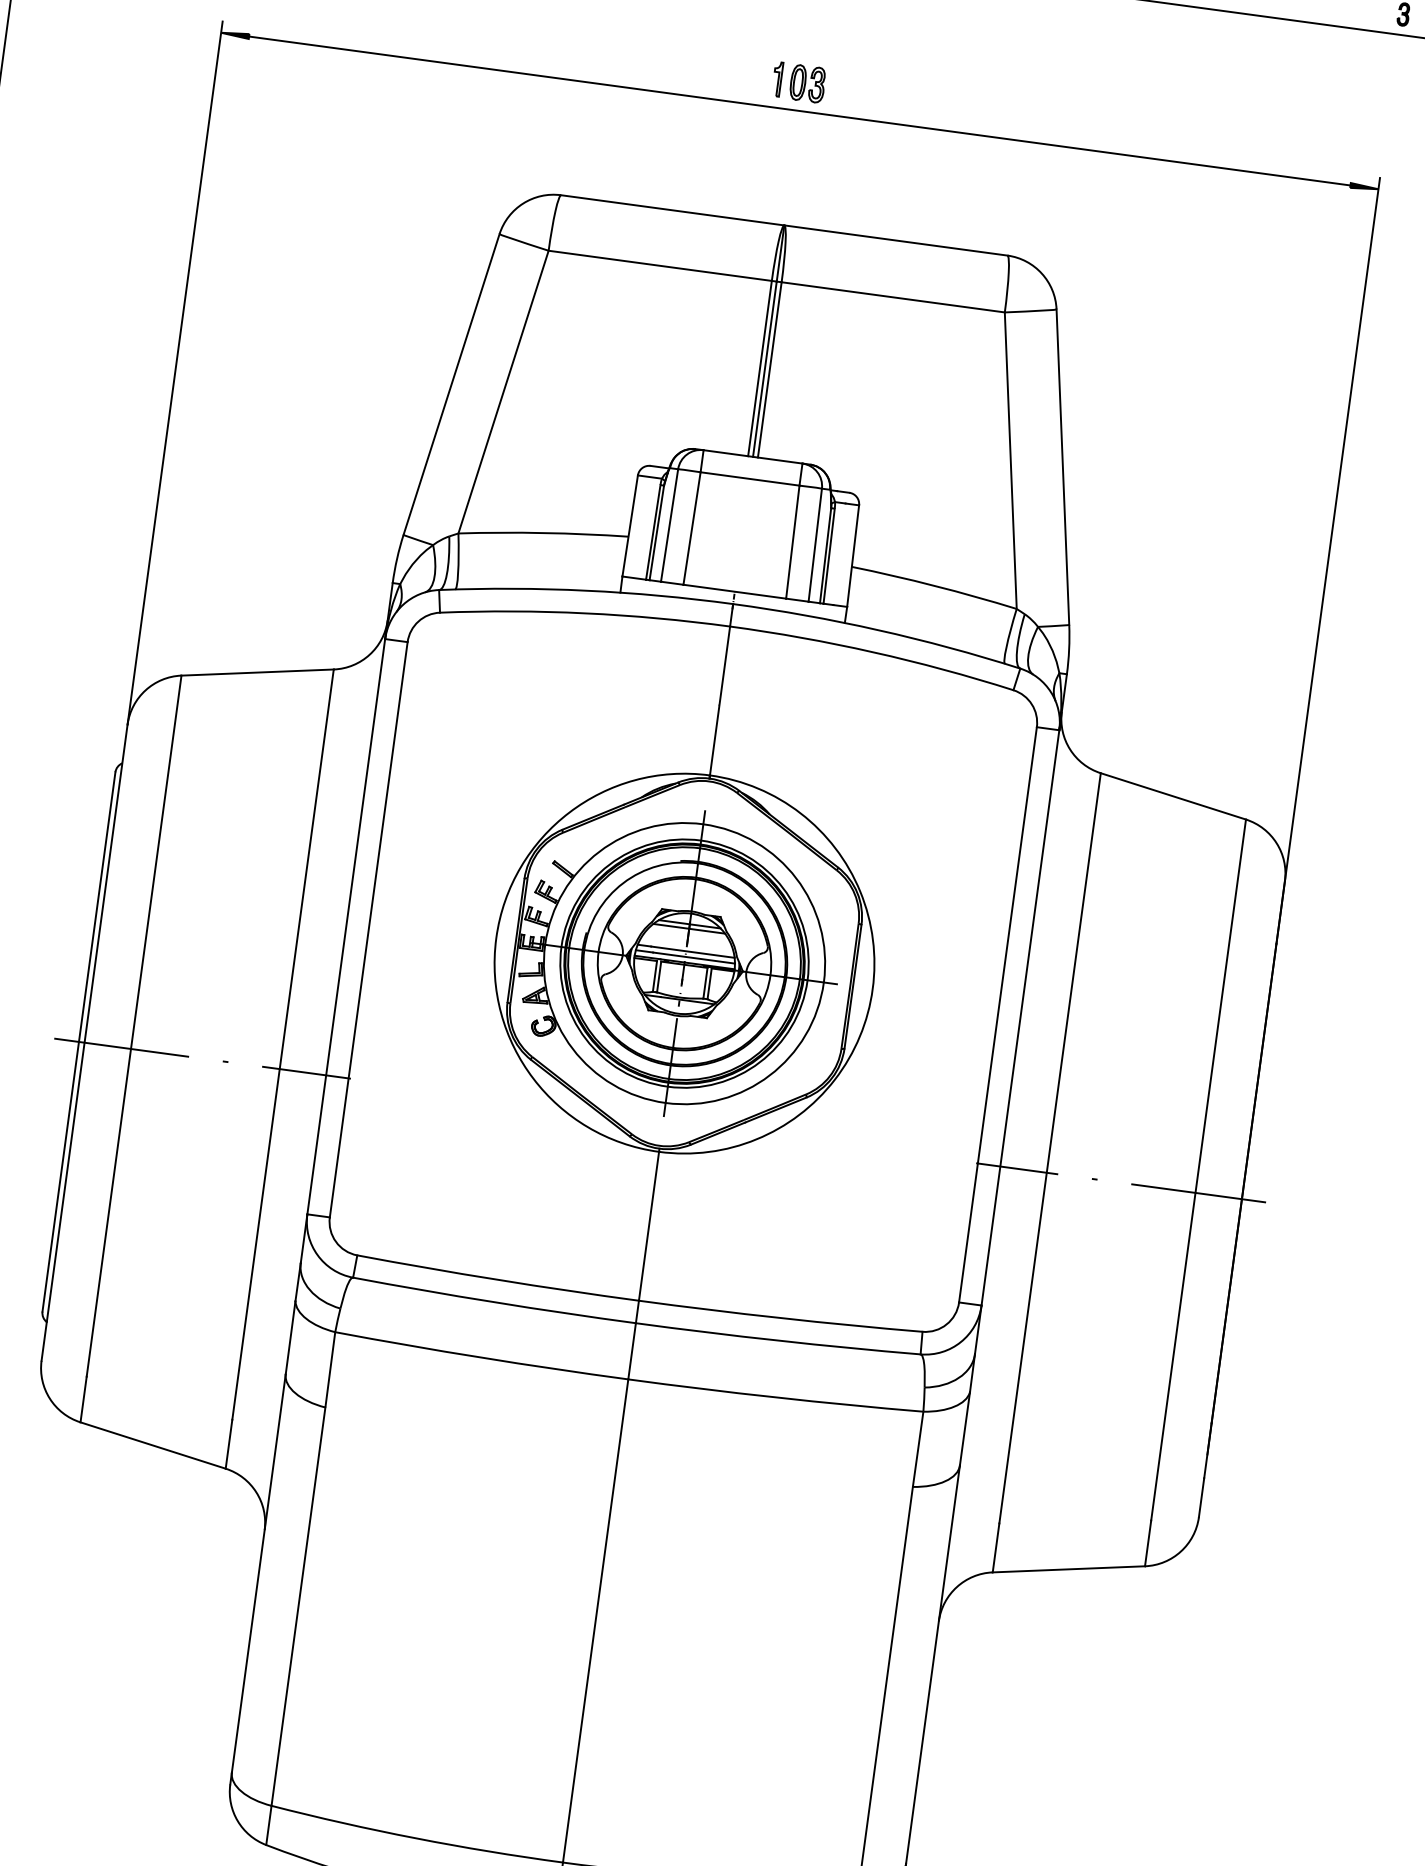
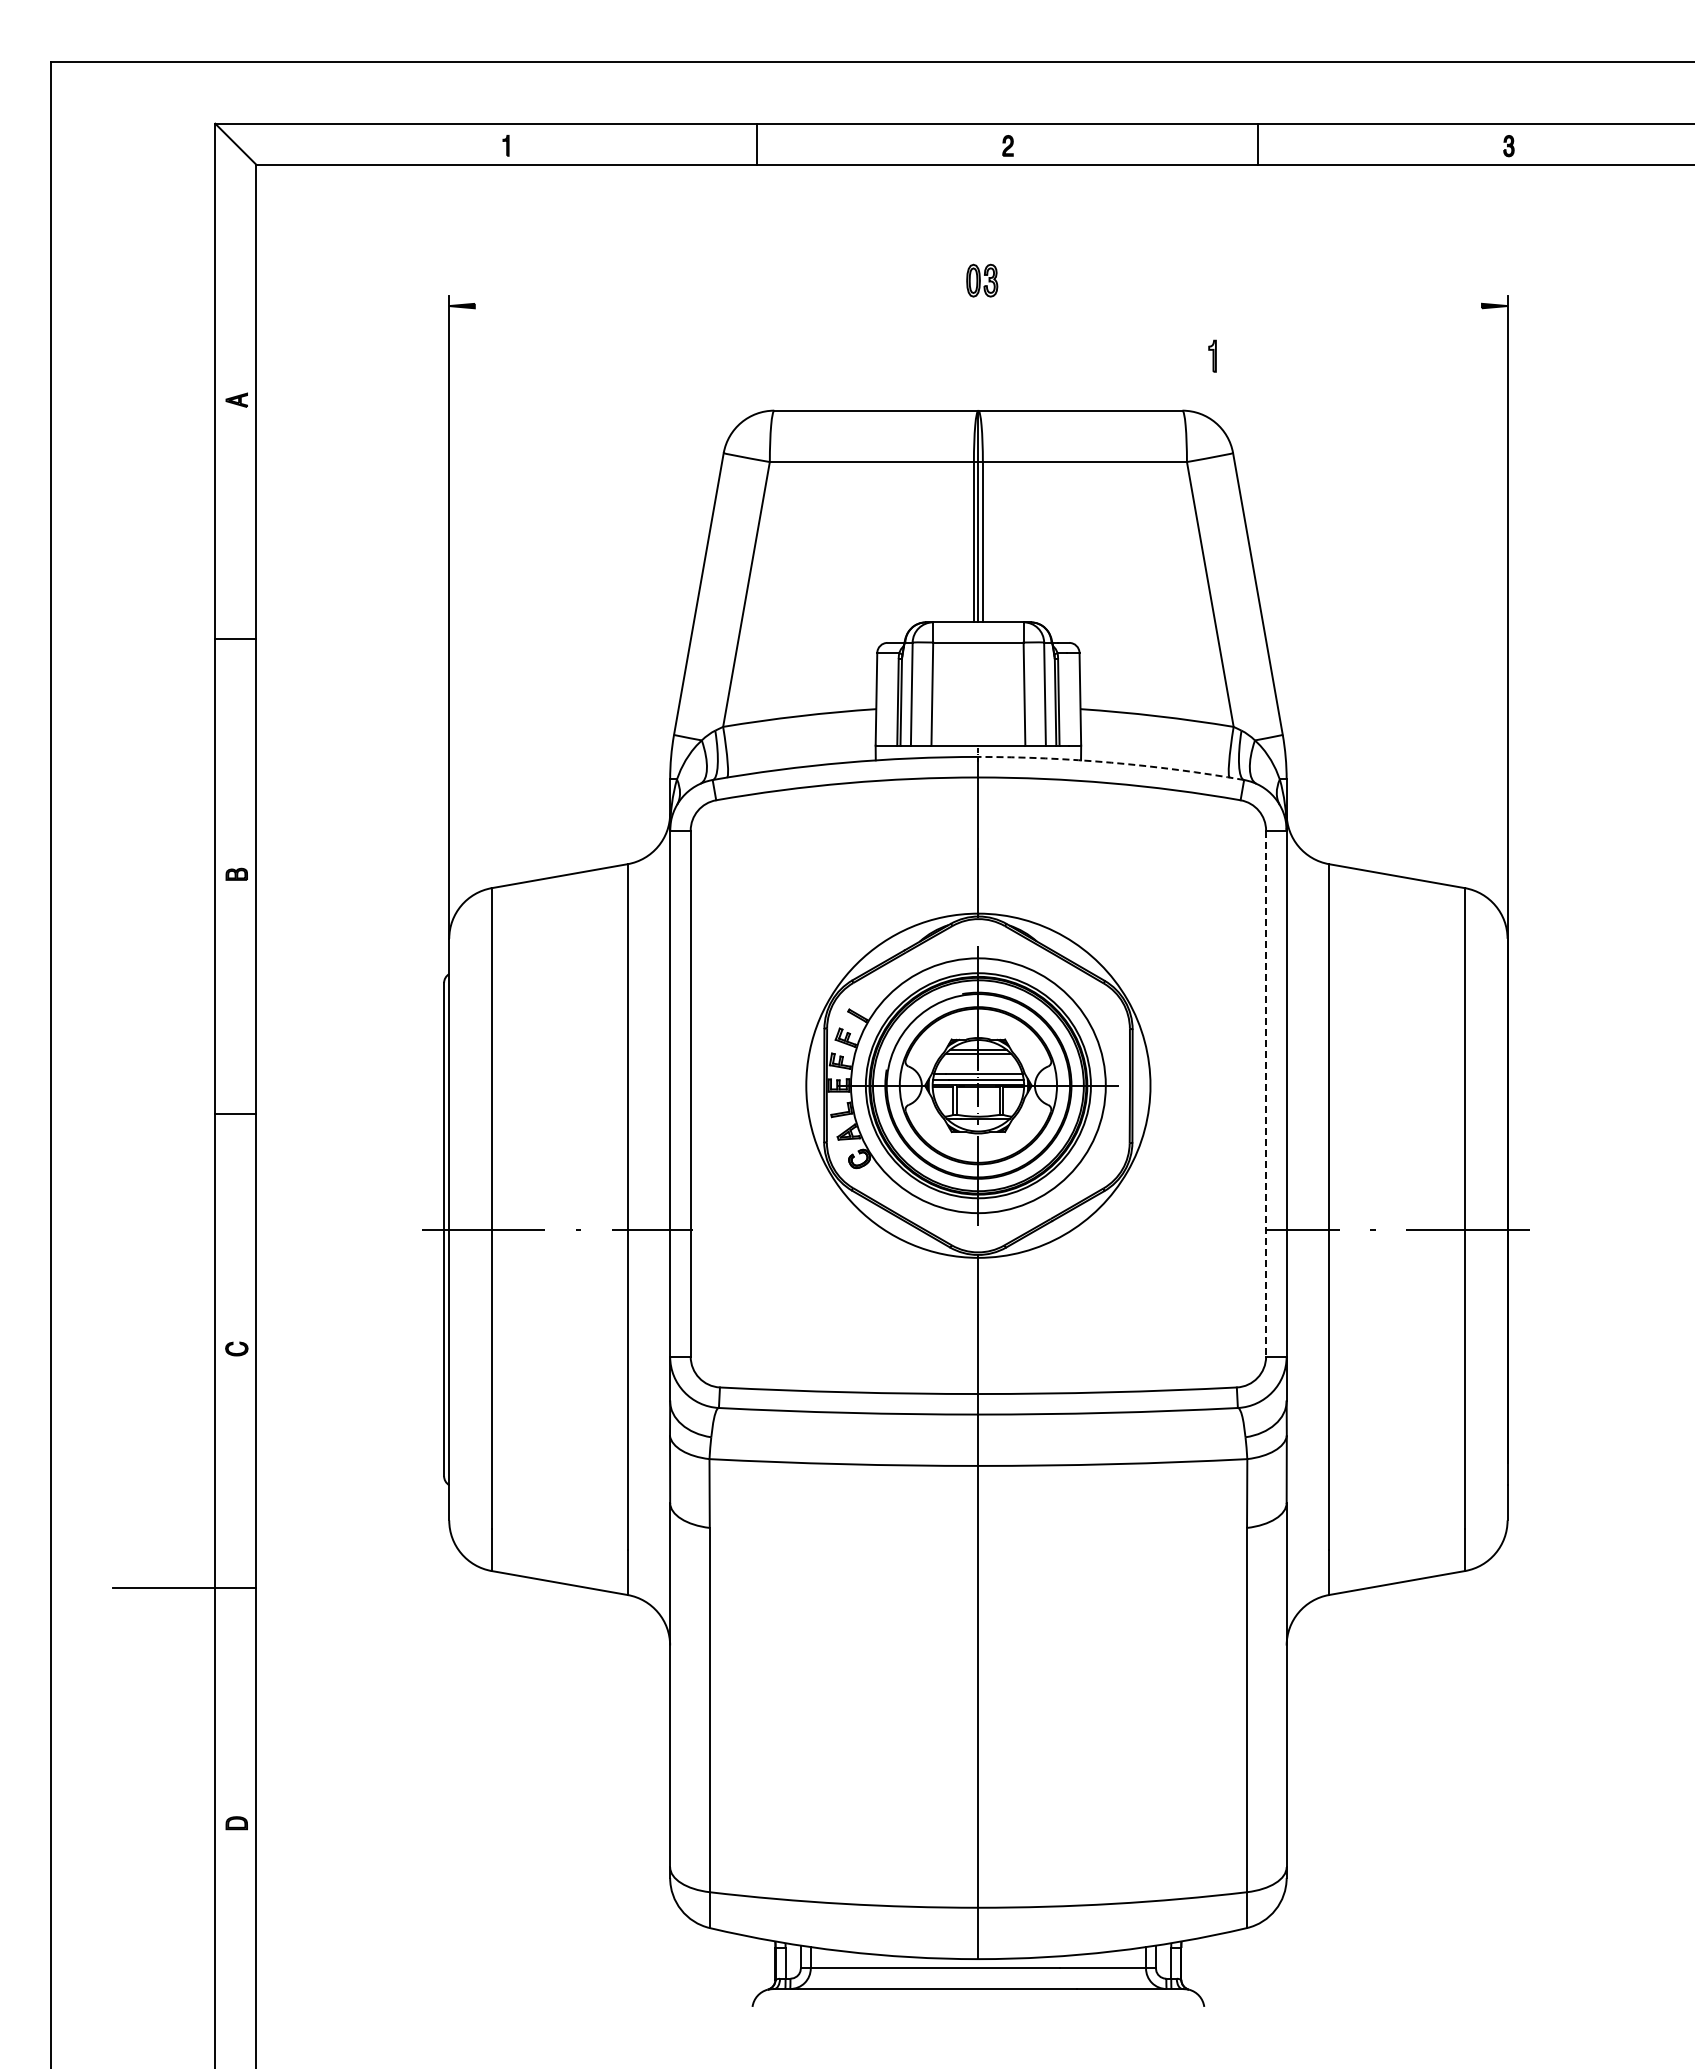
part: (777, 78) -> (1212, 355), moved
line: (798, 111) -> (977, 306), removed
arc: (877, 629) -> (1111, 762), solid -> dashed
line: (998, 1015) -> (1266, 1094), solid -> dashed

